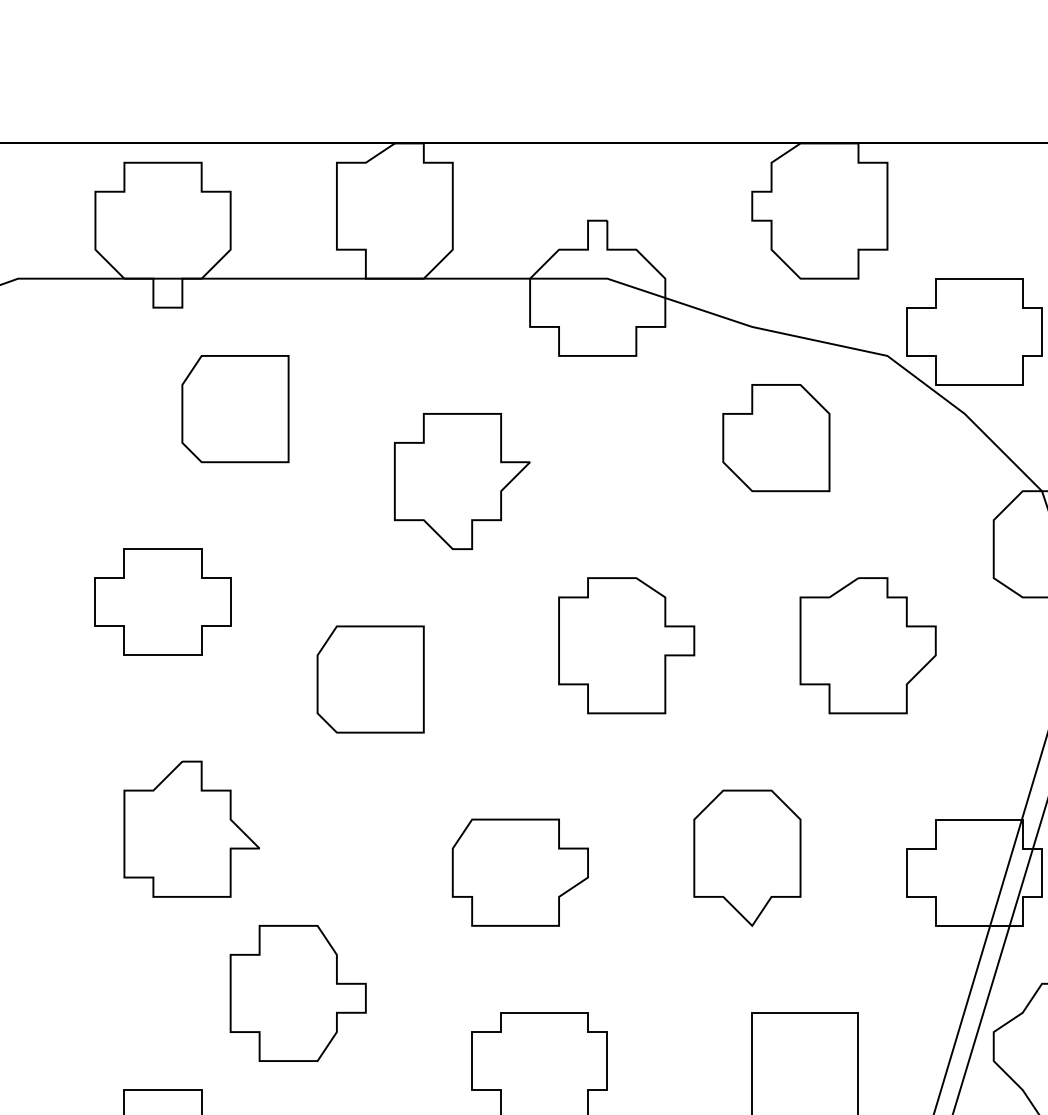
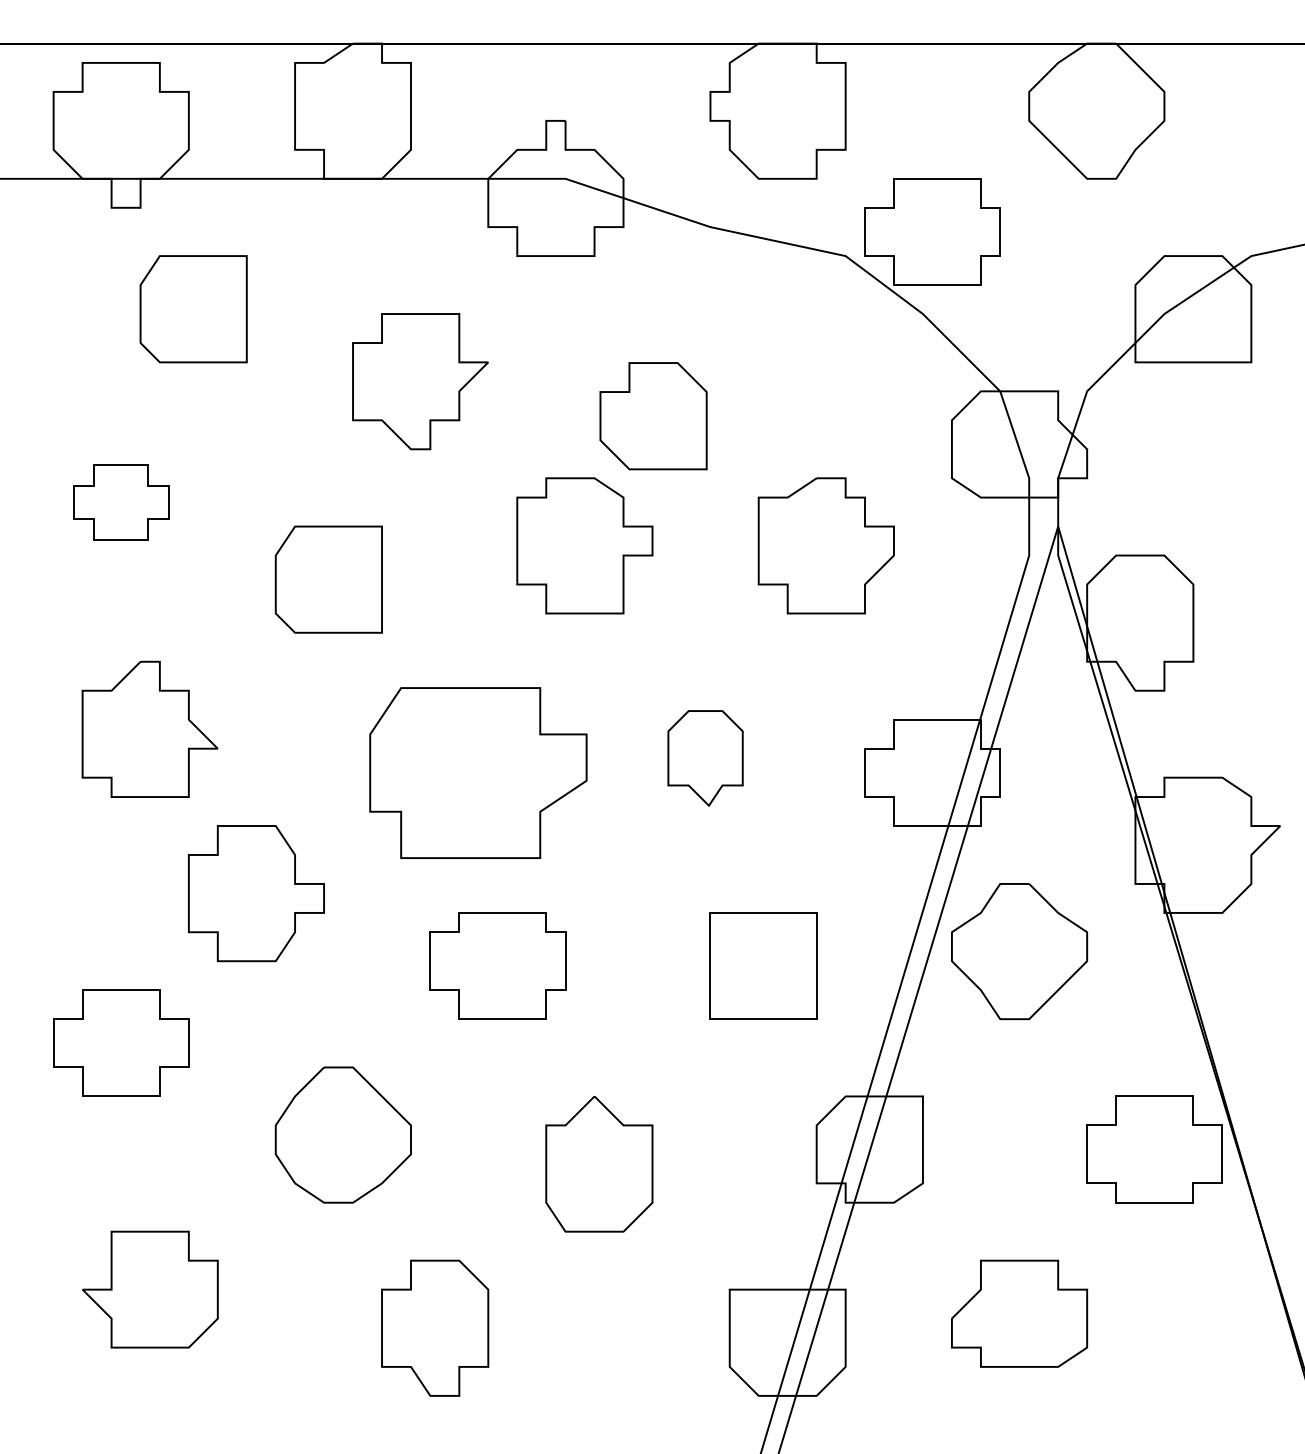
part: (776, 438) -> (653, 416), moved
part: (163, 602) -> (121, 502), size x0.7
part: (747, 858) -> (705, 758), size x0.7
part: (520, 872) -> (478, 772), size x1.6

